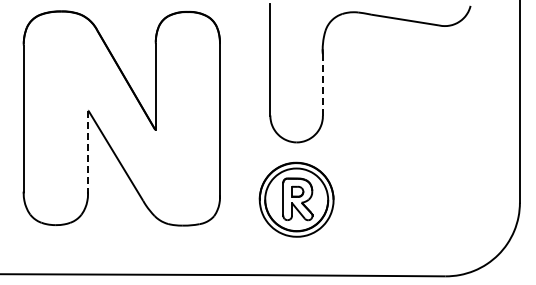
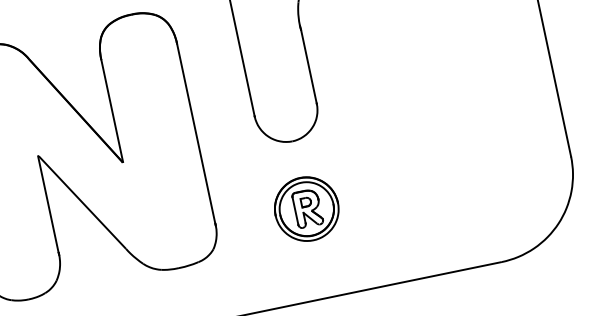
line: (322, 84) -> (308, 66), dashed -> solid
line: (87, 151) -> (47, 204), dashed -> solid
part: (296, 199) -> (306, 208), size x0.71

